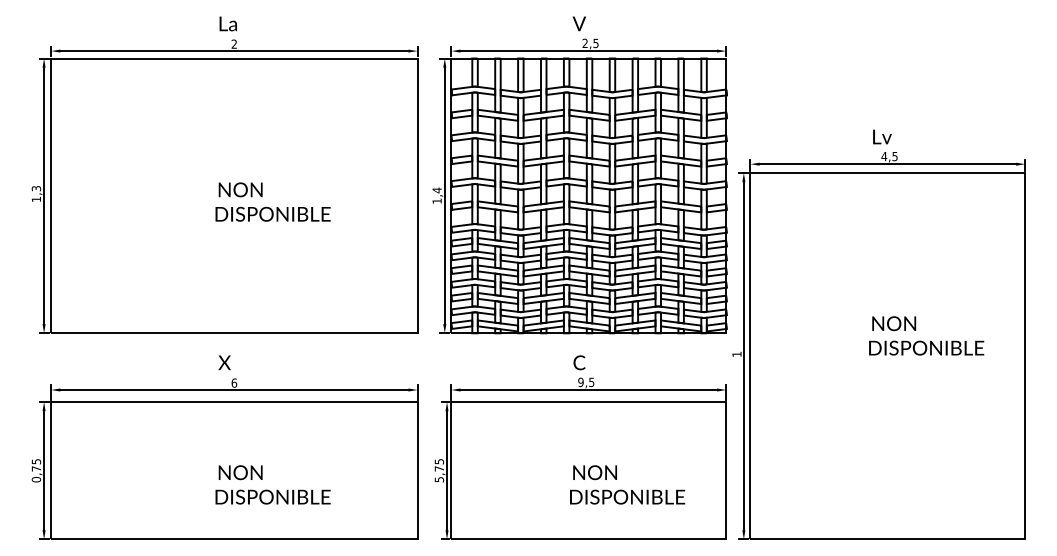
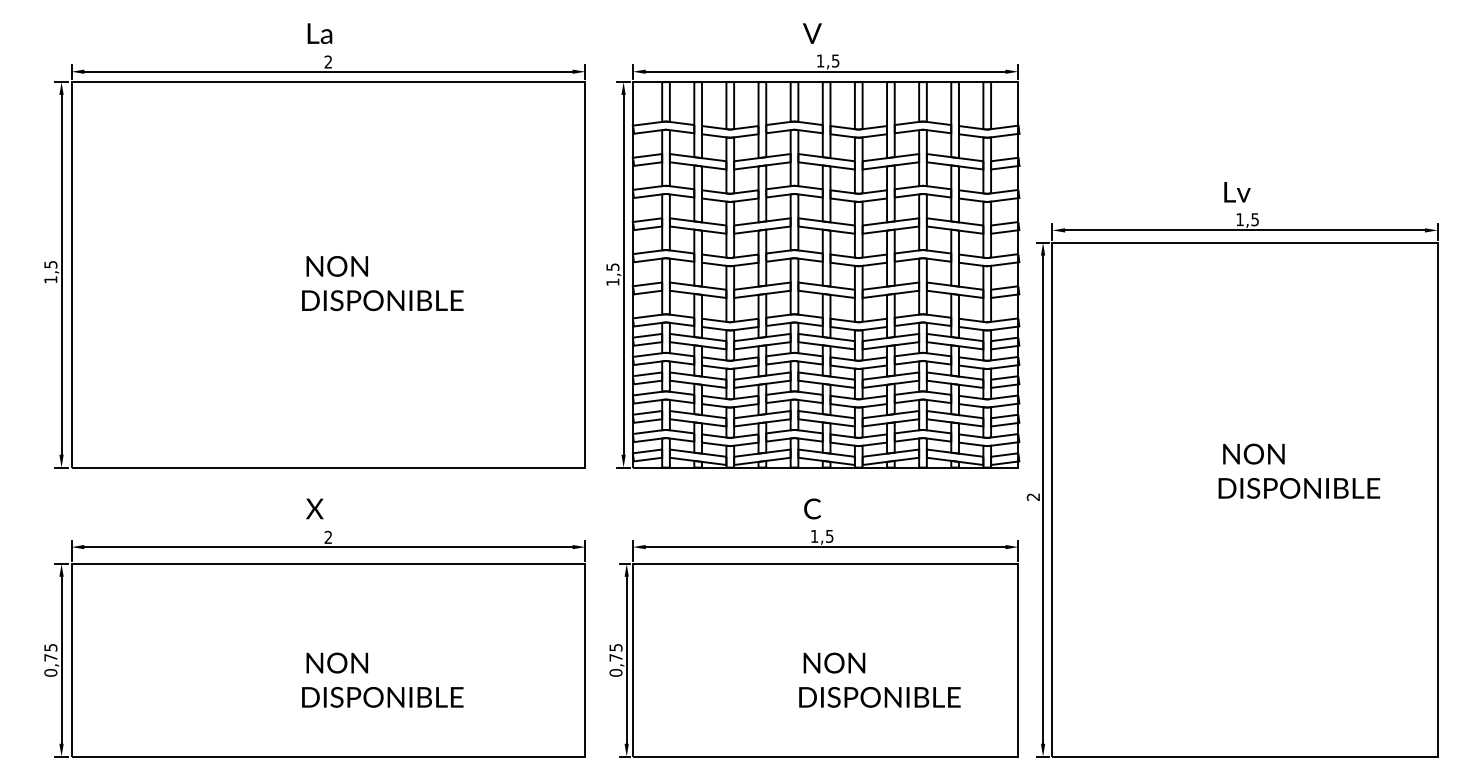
text: (584, 42) -> (819, 59), 2,5 -> 1,5
text: (884, 156) -> (1240, 219), 4,5 -> 1,5
text: (35, 188) -> (49, 264), 1,3 -> 1,5
text: (436, 190) -> (611, 267), 1,4 -> 1,5
text: (736, 354) -> (1032, 497), 1 -> 2
text: (234, 382) -> (328, 536), 6 -> 2
text: (580, 382) -> (813, 536), 9,5 -> 1,5
text: (438, 479) -> (614, 672), 5,75 -> 0,75

